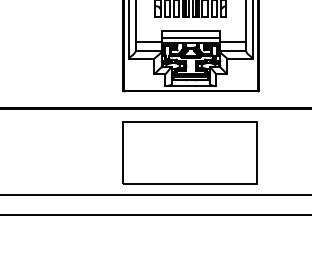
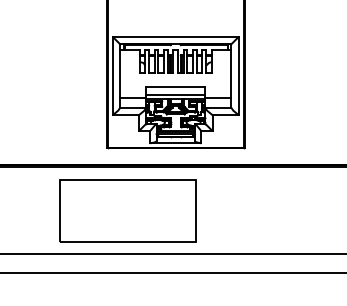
part: (189, 152) -> (127, 210), moved

